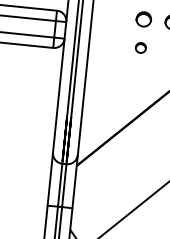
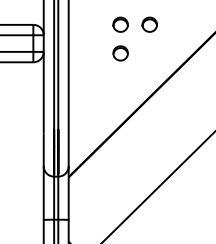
part: (140, 48) -> (120, 53), size x1.43

